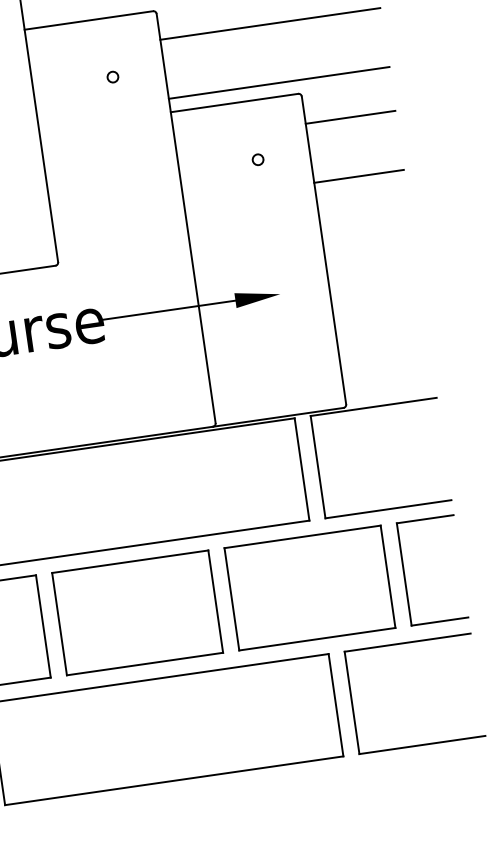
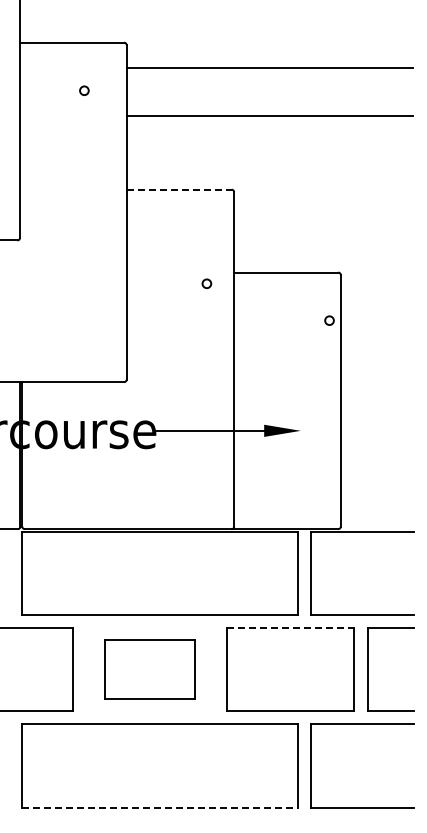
line: (89, 20) -> (179, 189), solid -> dashed
line: (269, 24) -> (323, 213), removed
circle: (112, 76) -> (206, 283), moved
line: (279, 82) -> (324, 261), removed
line: (349, 117) -> (376, 297), removed
circle: (258, 159) -> (329, 320), moved
line: (357, 176) -> (376, 345), removed
line: (302, 536) -> (290, 627), solid -> dashed
part: (137, 613) -> (149, 669), size x0.7
line: (175, 781) -> (160, 808), solid -> dashed

